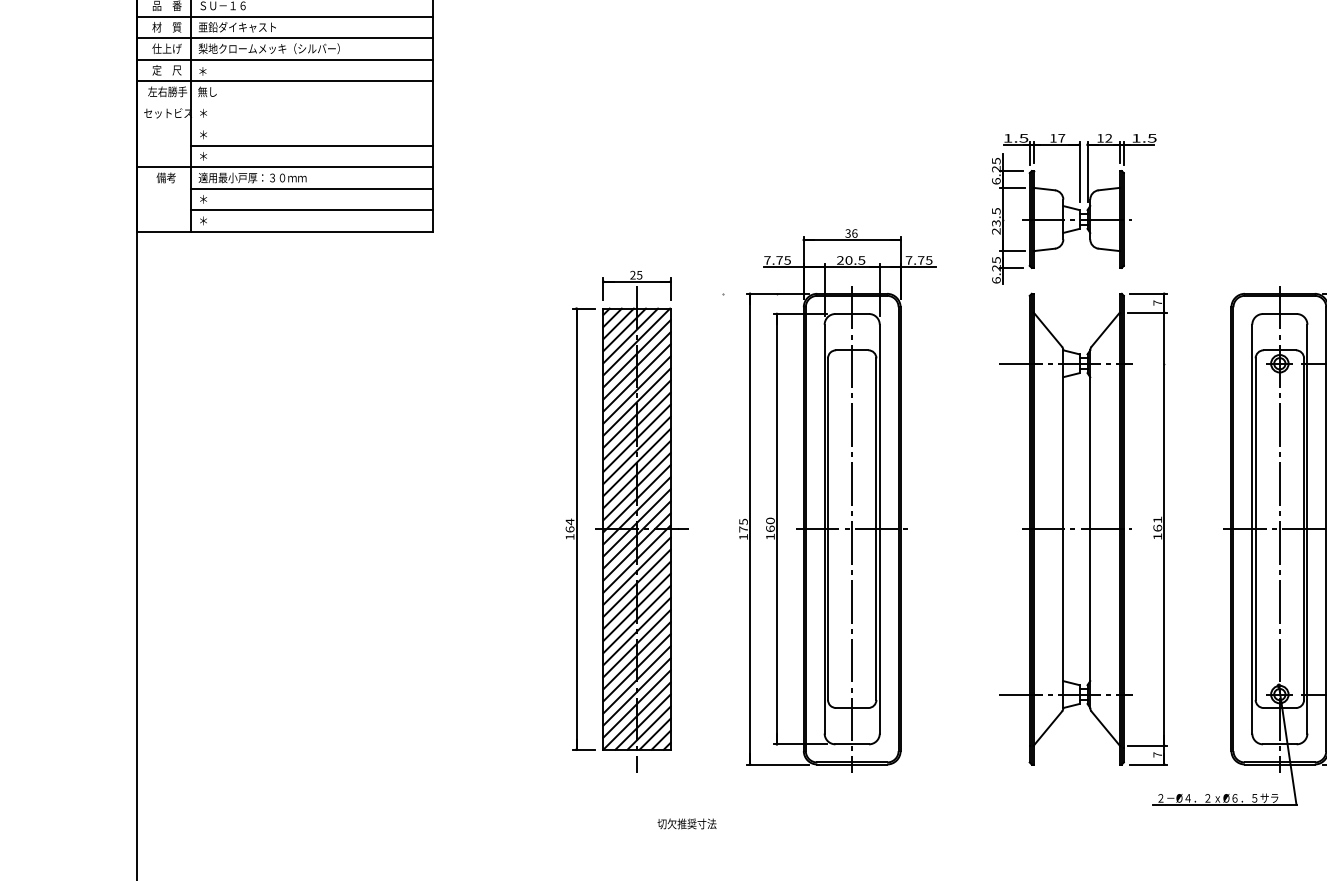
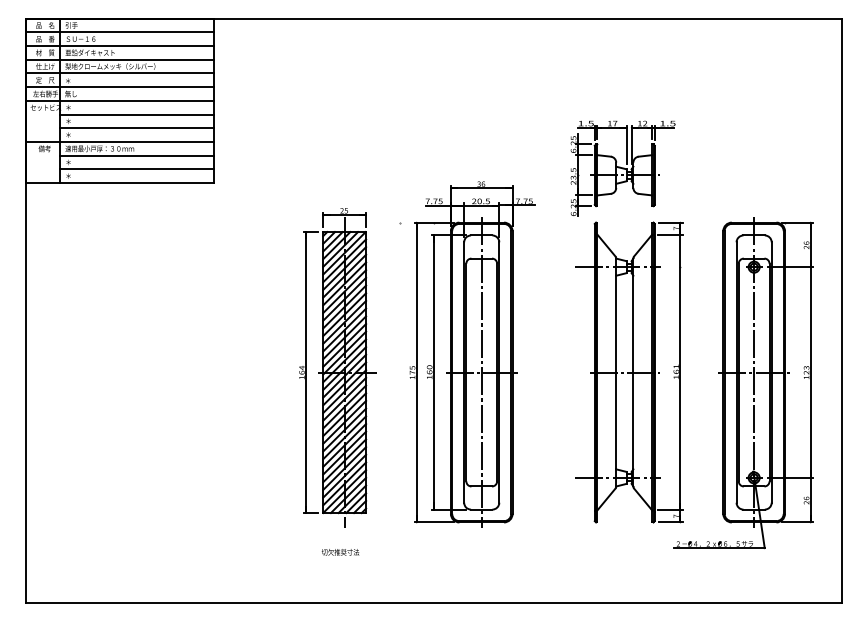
line: (285, 102) -> (120, 100), added
line: (311, 124) -> (137, 114), added
text: (687, 824) -> (340, 552), moved

